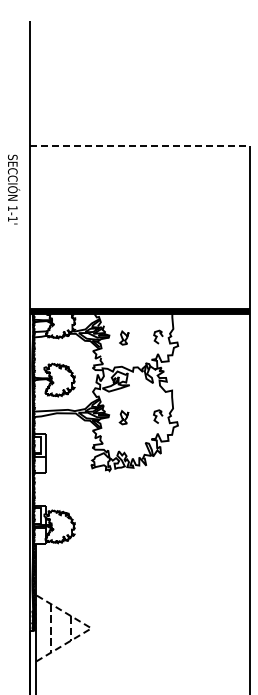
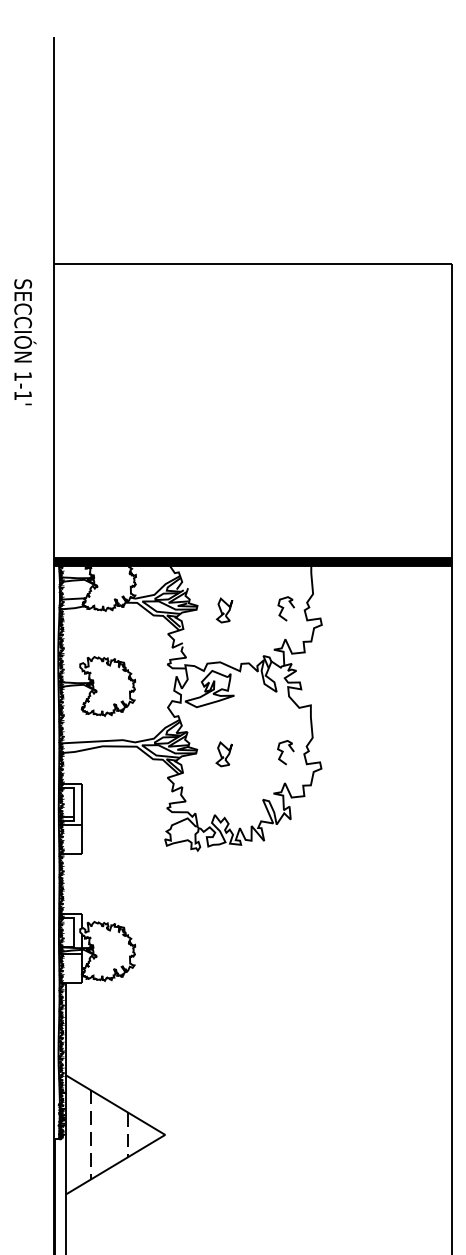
line: (140, 146) -> (253, 264), dashed -> solid
line: (91, 628) -> (165, 1135), dashed -> solid

